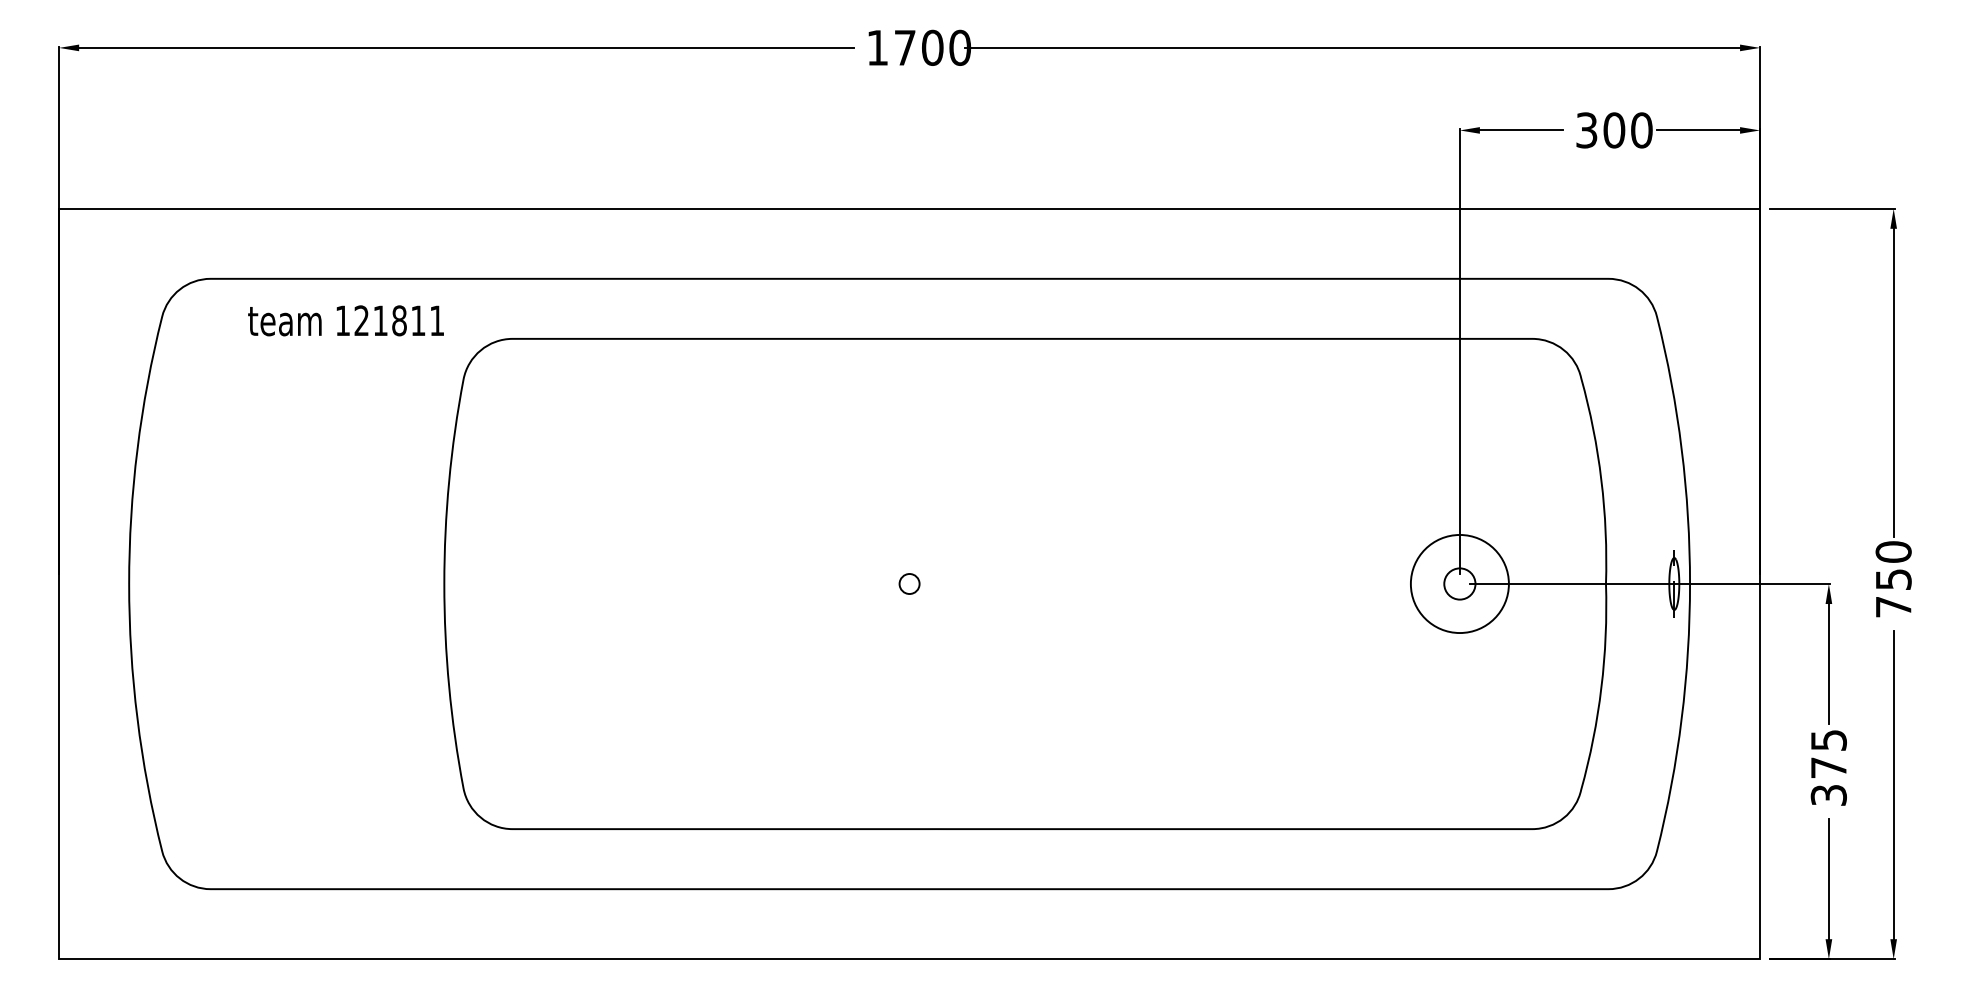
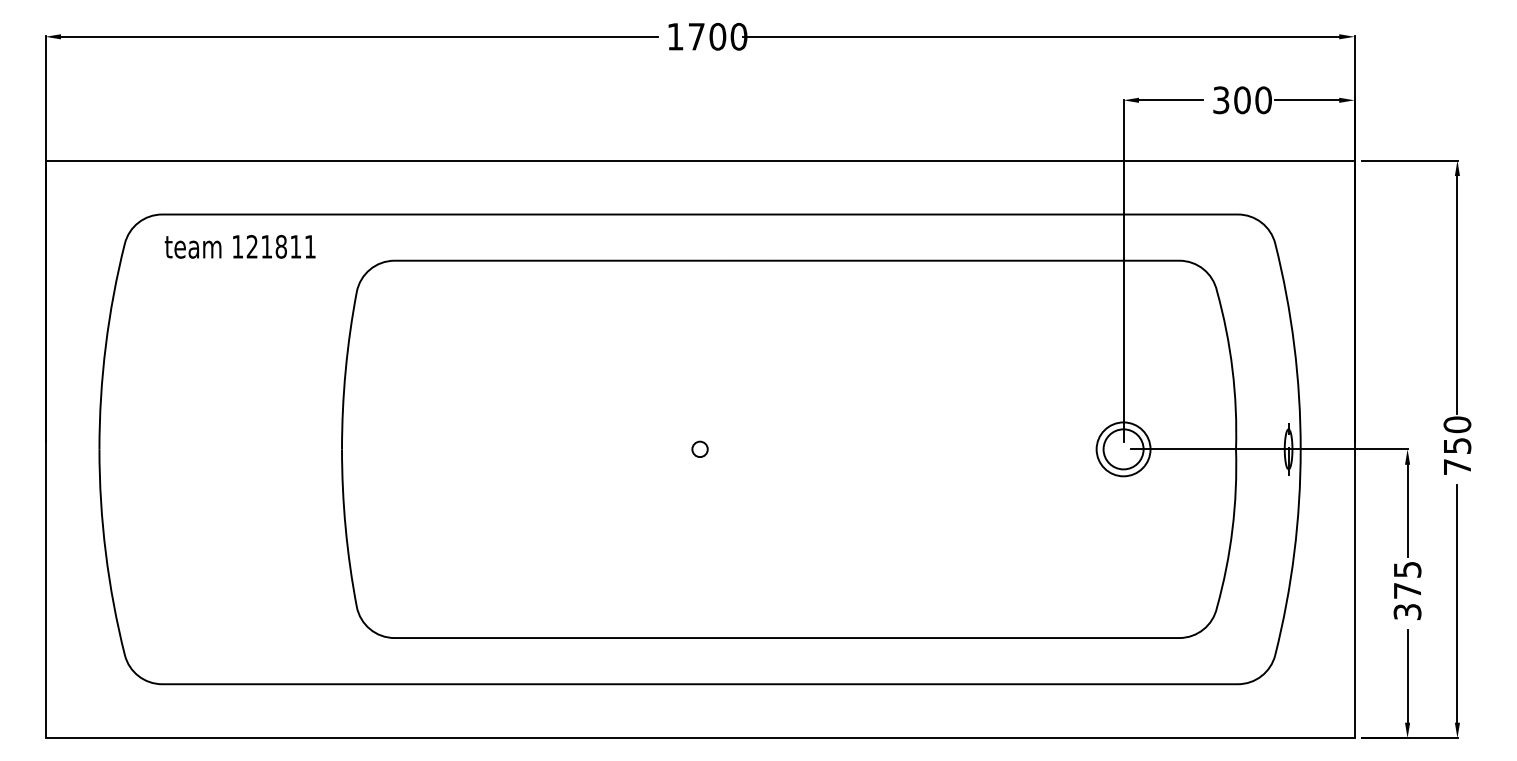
text: (345, 320) -> (239, 246), moved
circle: (1459, 583) -> (1123, 448), size x0.71
circle: (1459, 583) -> (1123, 448), size x1.67

